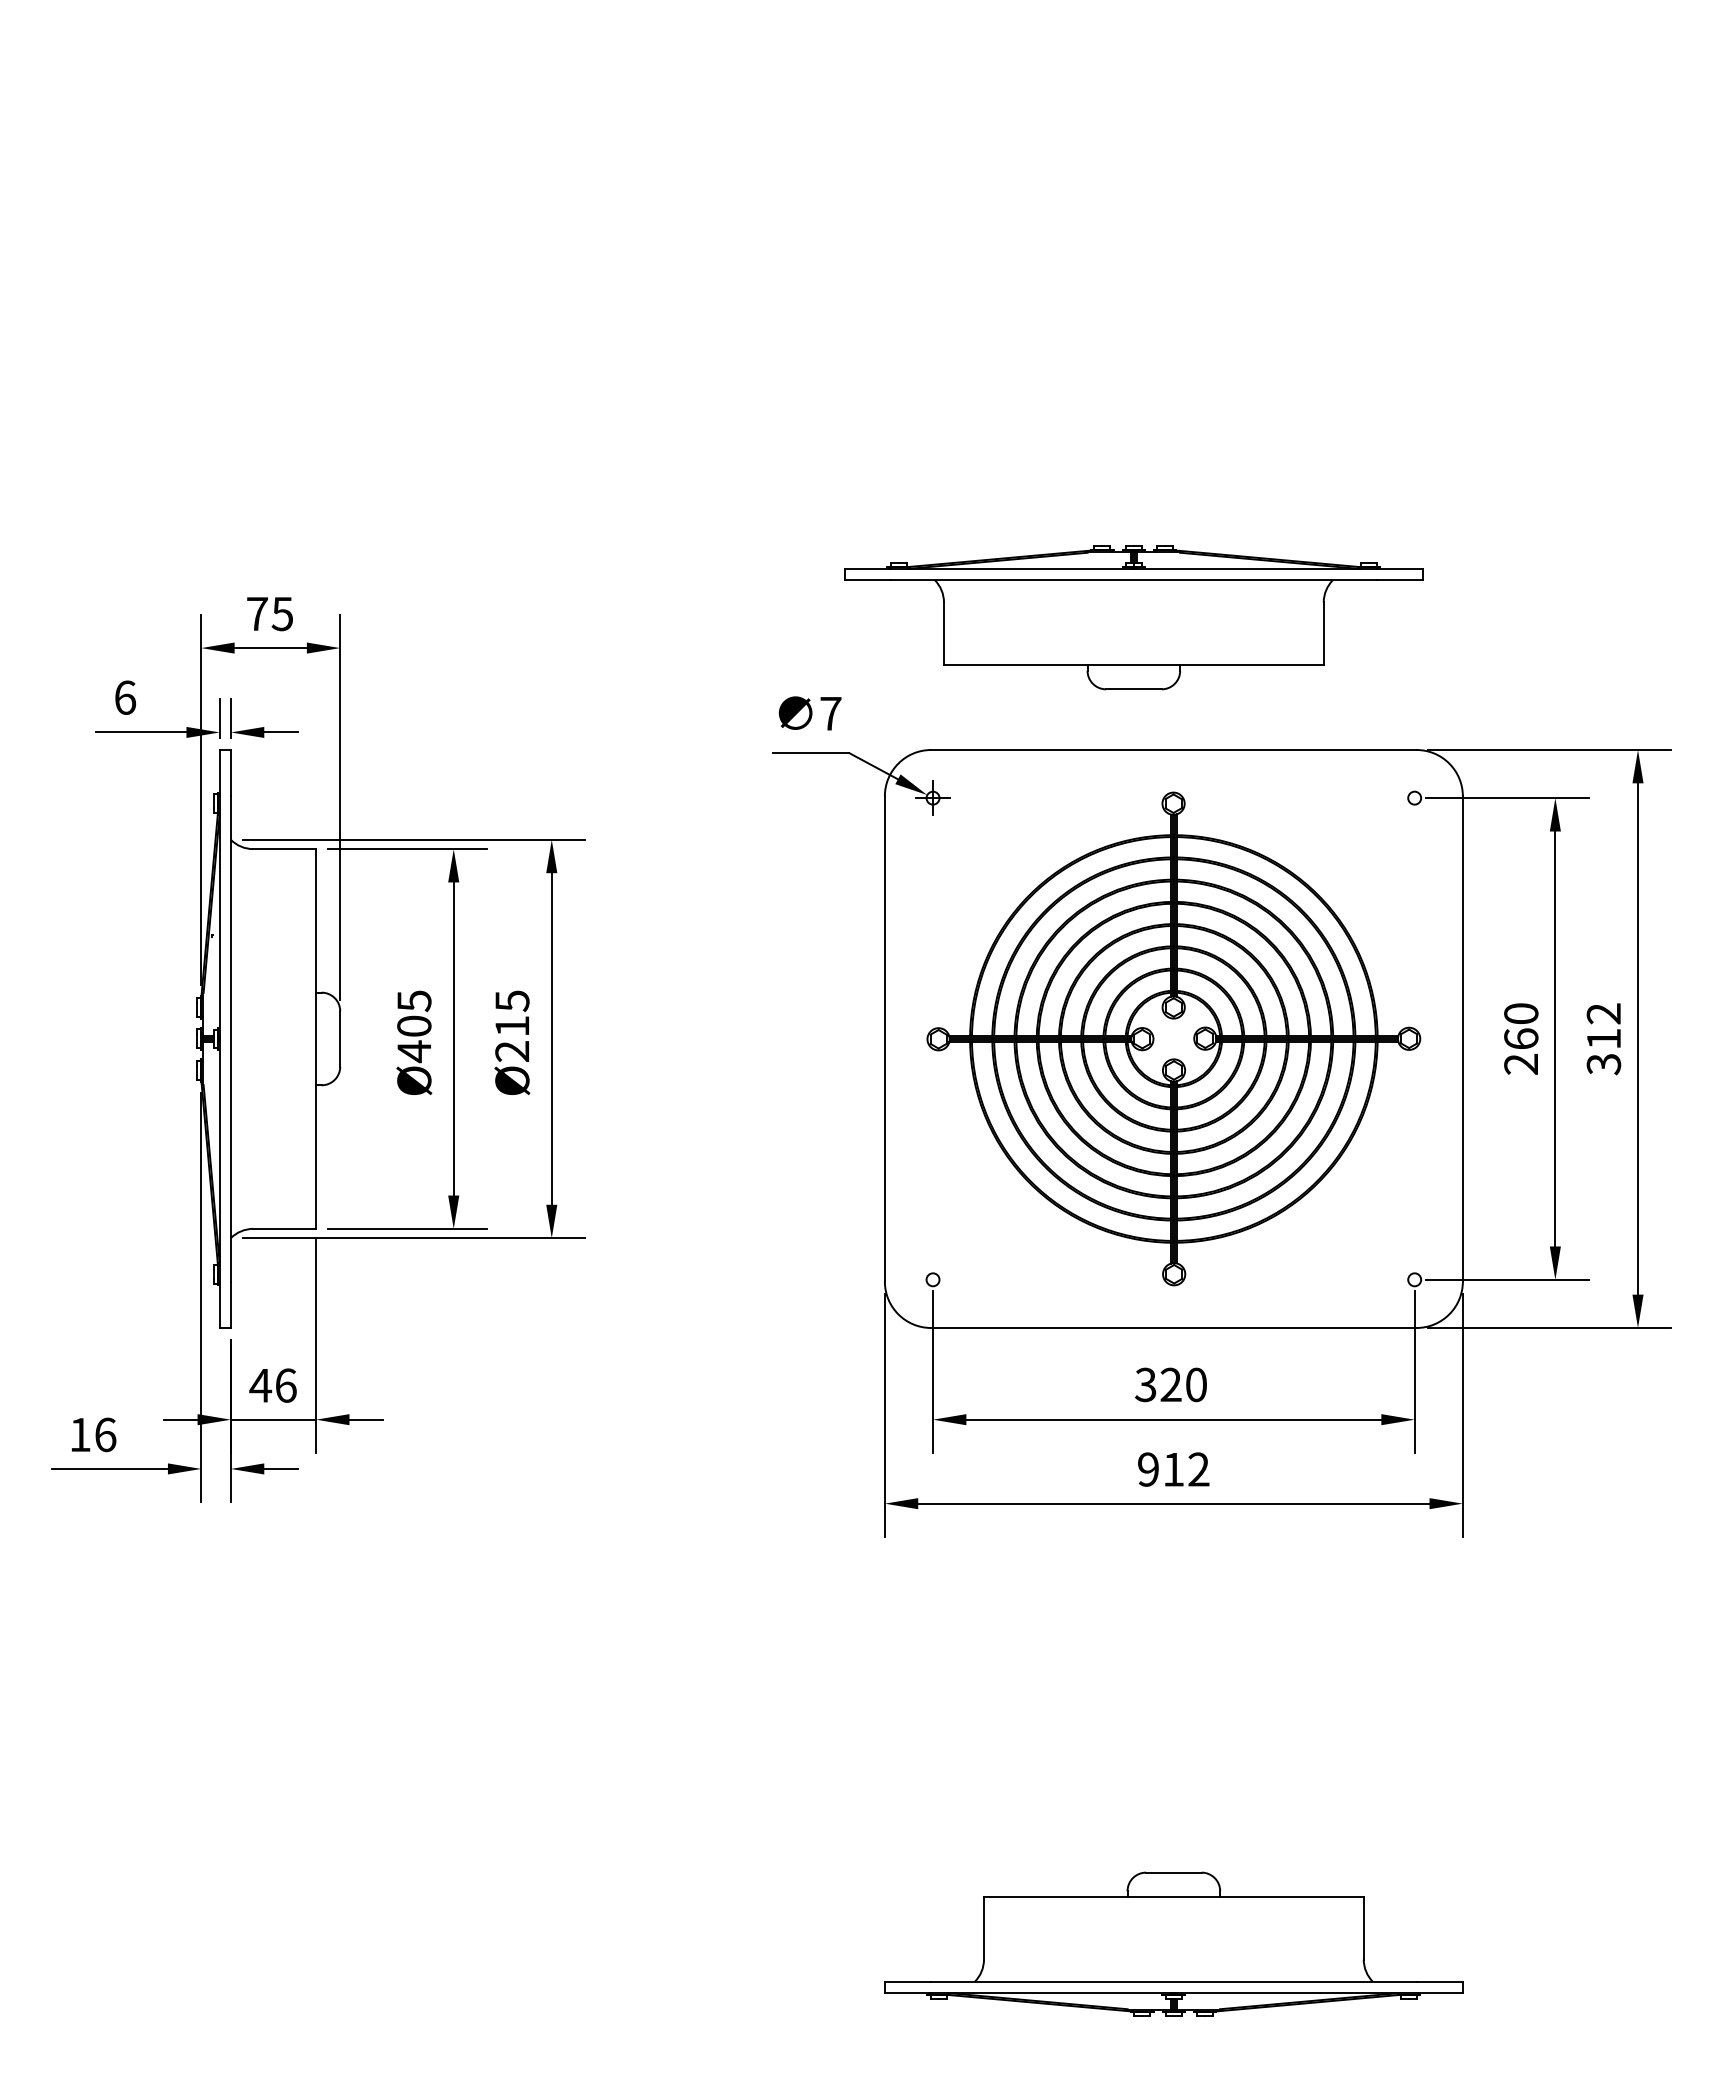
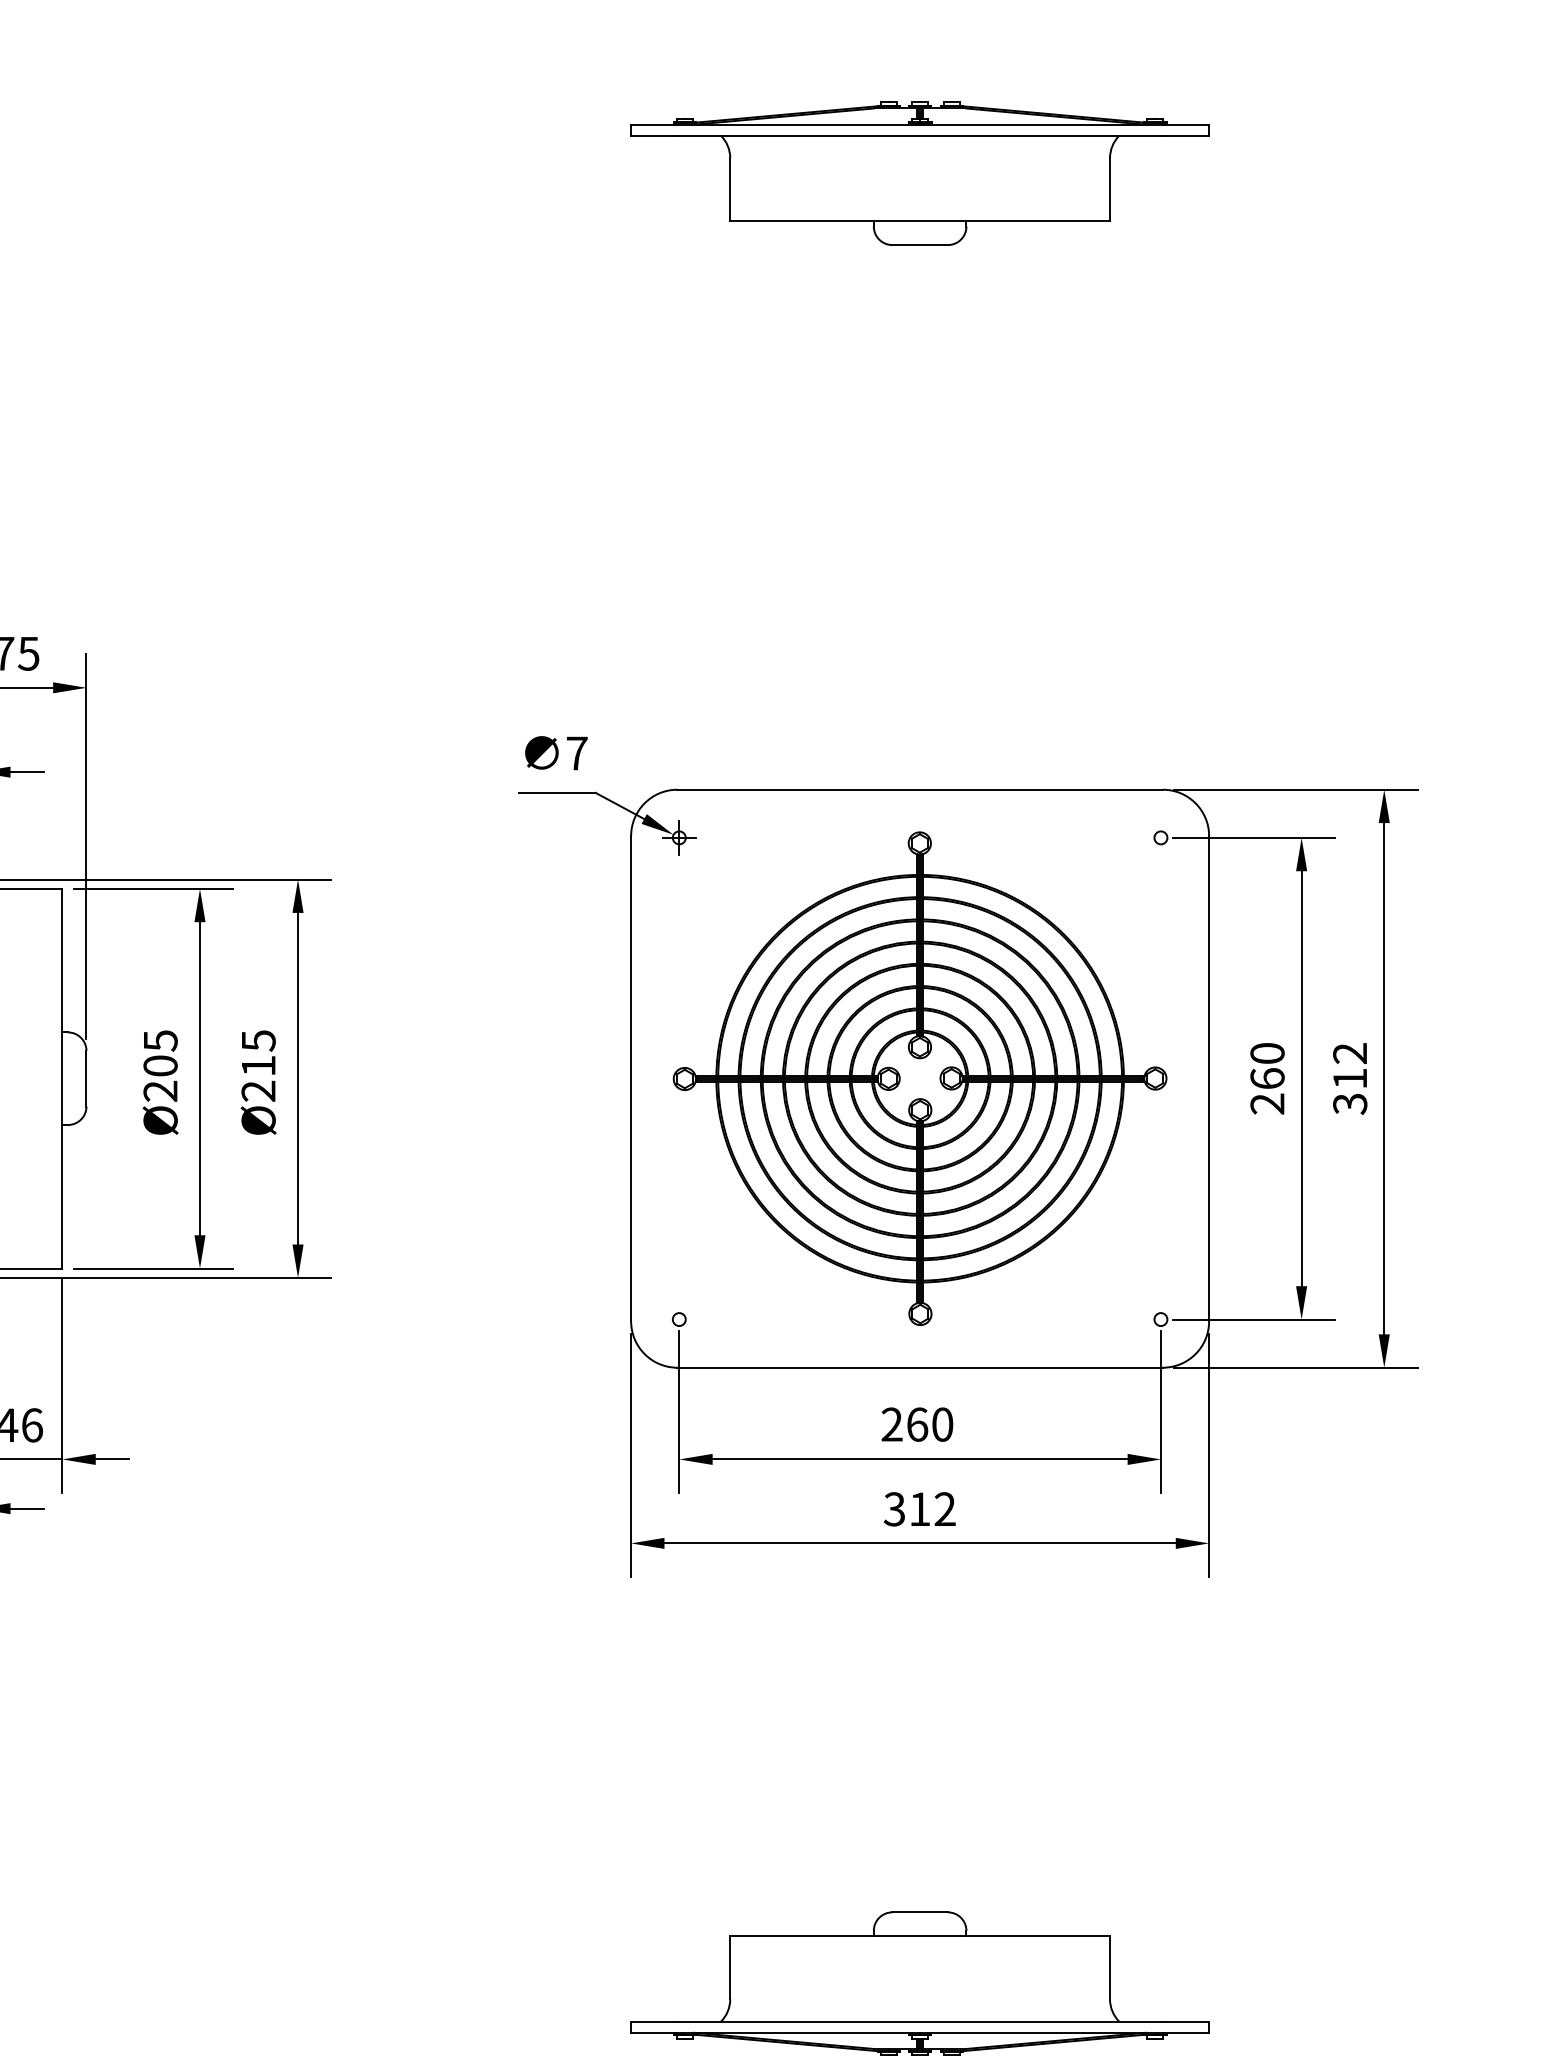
part: (1133, 617) -> (919, 173), moved
text: (413, 1051) -> (159, 1091), Ø405 -> Ø205
text: (1158, 1384) -> (904, 1424), 320 -> 260
text: (1147, 1469) -> (893, 1509), 912 -> 312

